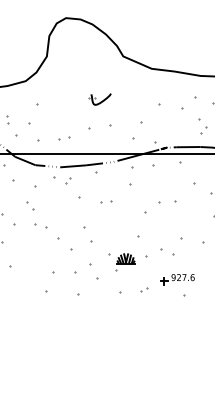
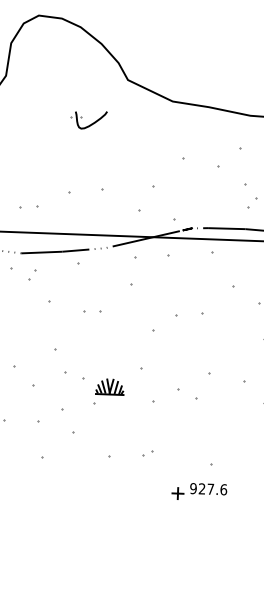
part: (99, 99) -> (88, 120), moved
part: (121, 262) -> (102, 392), moved
part: (177, 279) -> (199, 491), moved

